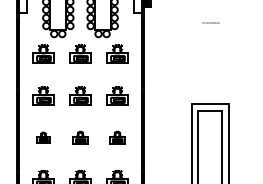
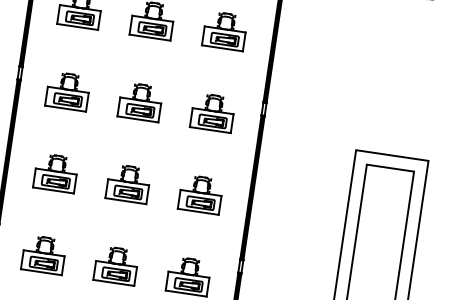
part: (43, 137) -> (56, 172), size x1.67
part: (80, 137) -> (128, 183), size x1.43
part: (117, 137) -> (201, 193), size x1.43

